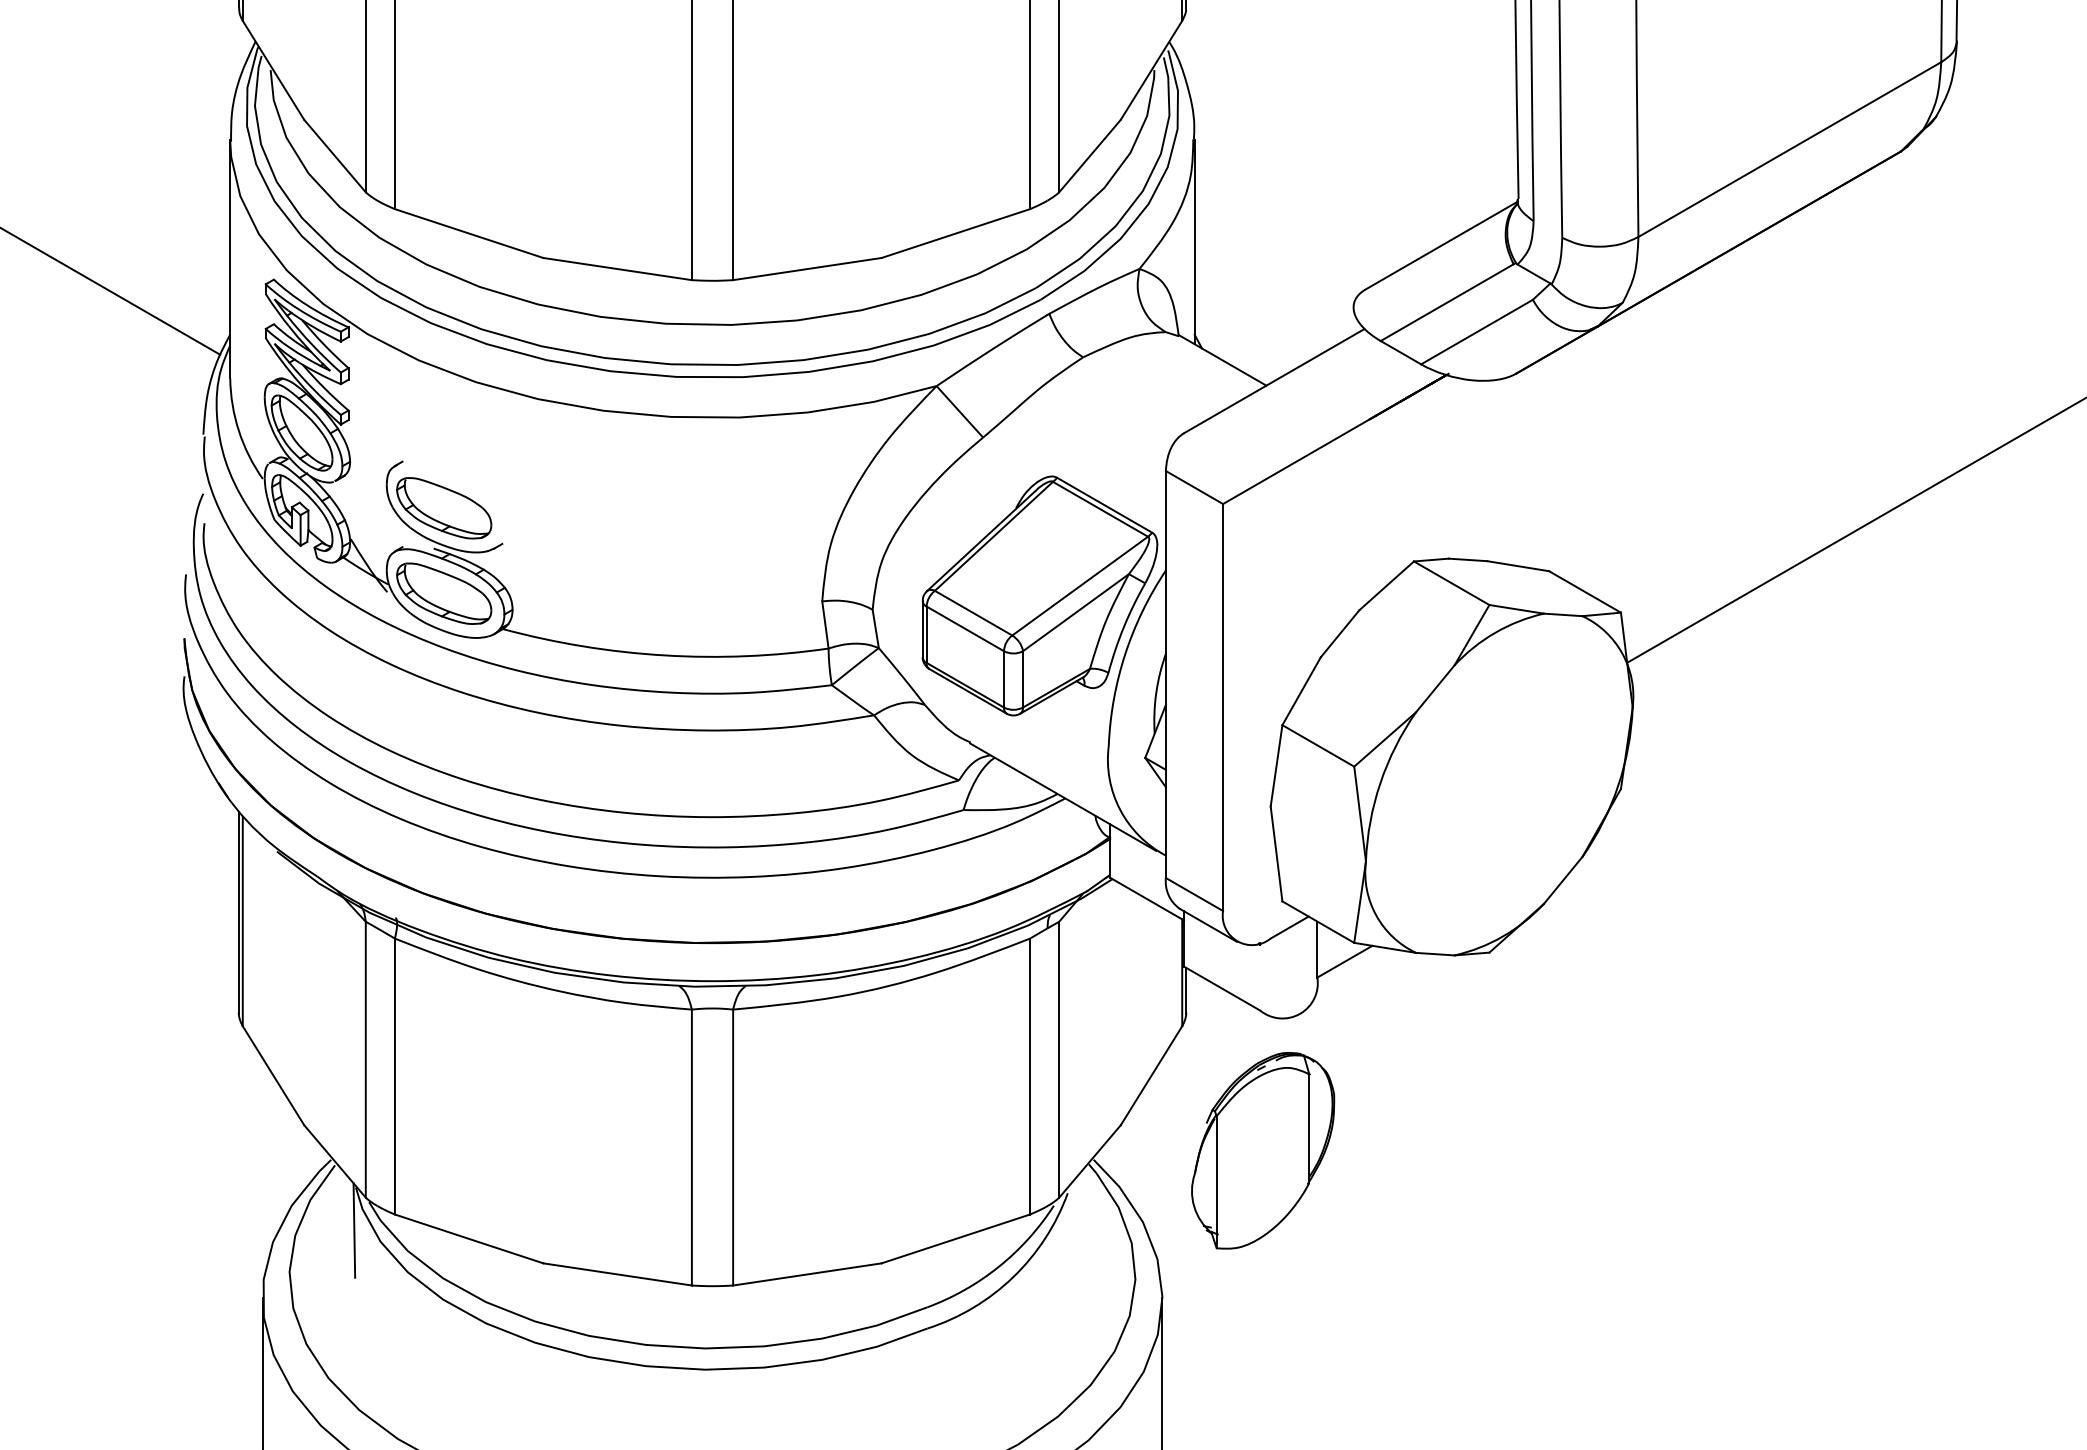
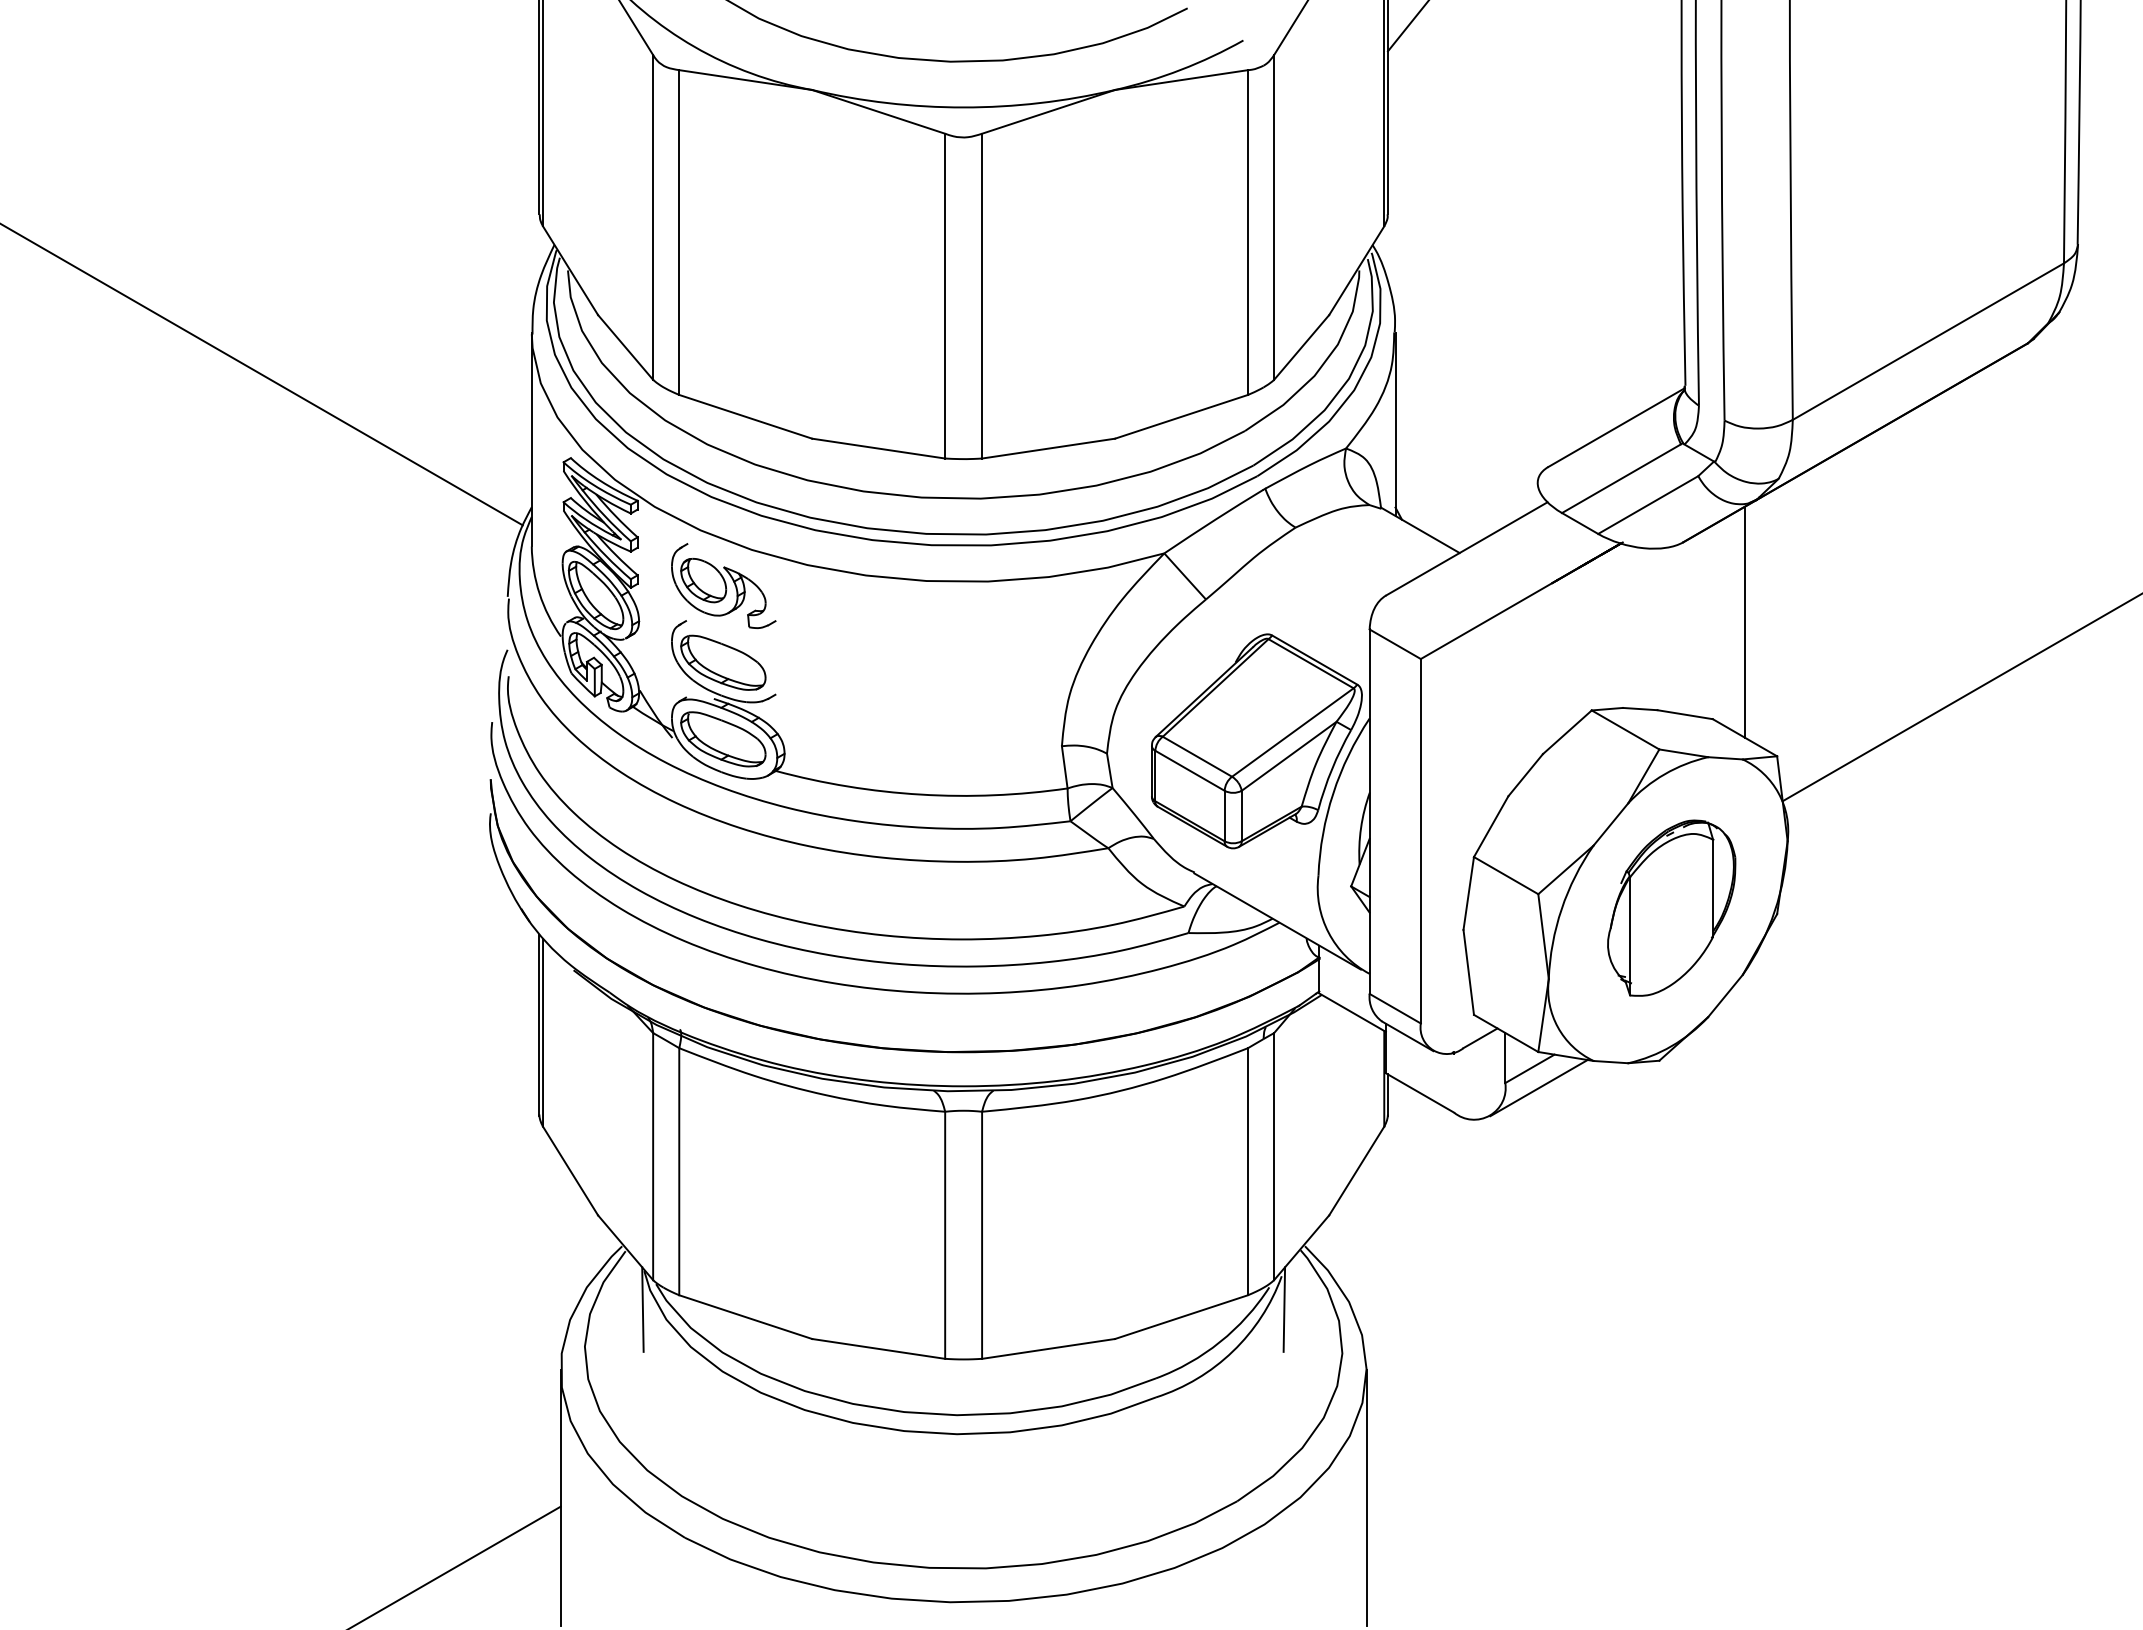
part: (444, 421) -> (723, 585), added
line: (1584, 462) -> (1744, 621), added
line: (1354, 983) -> (1538, 1088), added
part: (1262, 1150) -> (1671, 907), moved
line: (1070, 1230) -> (1284, 1309), added

